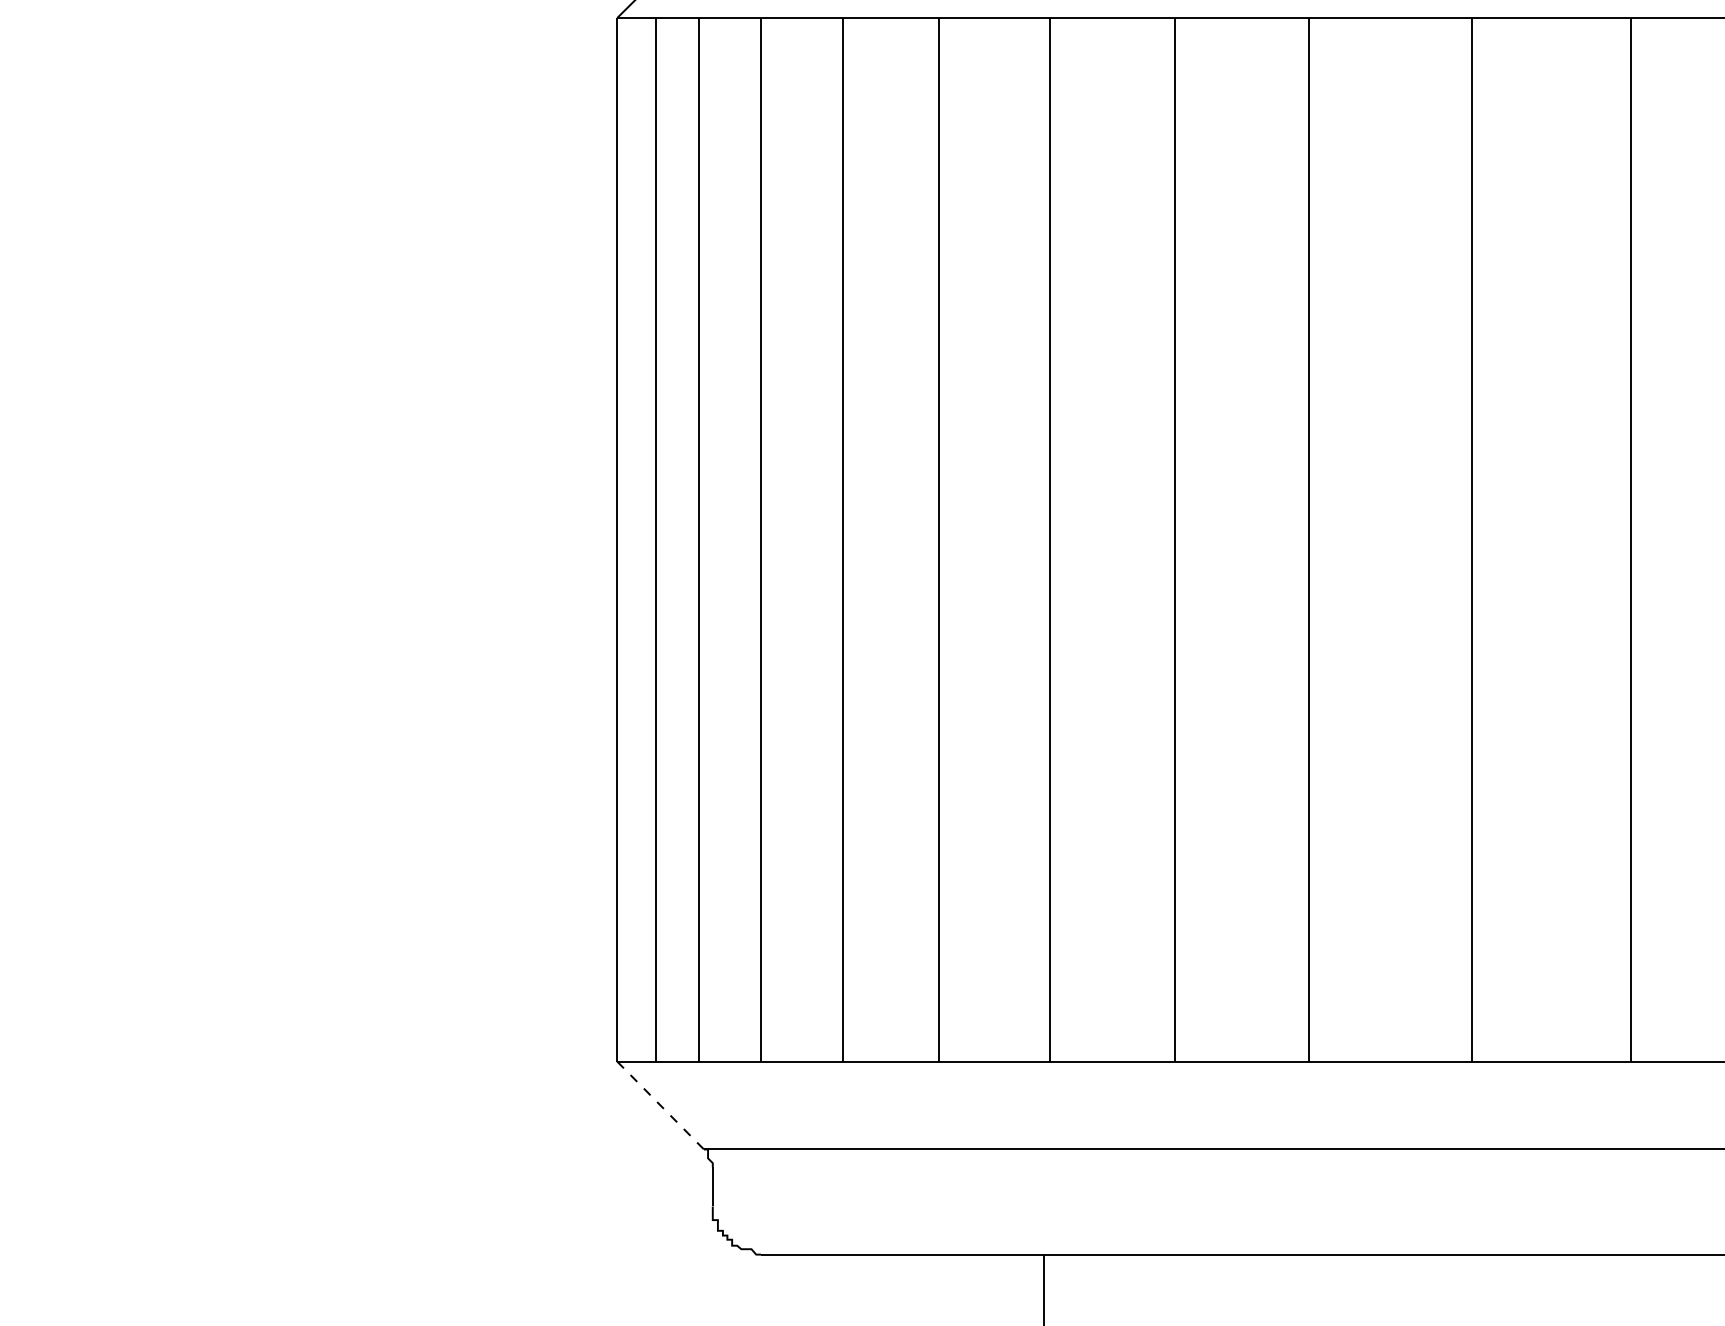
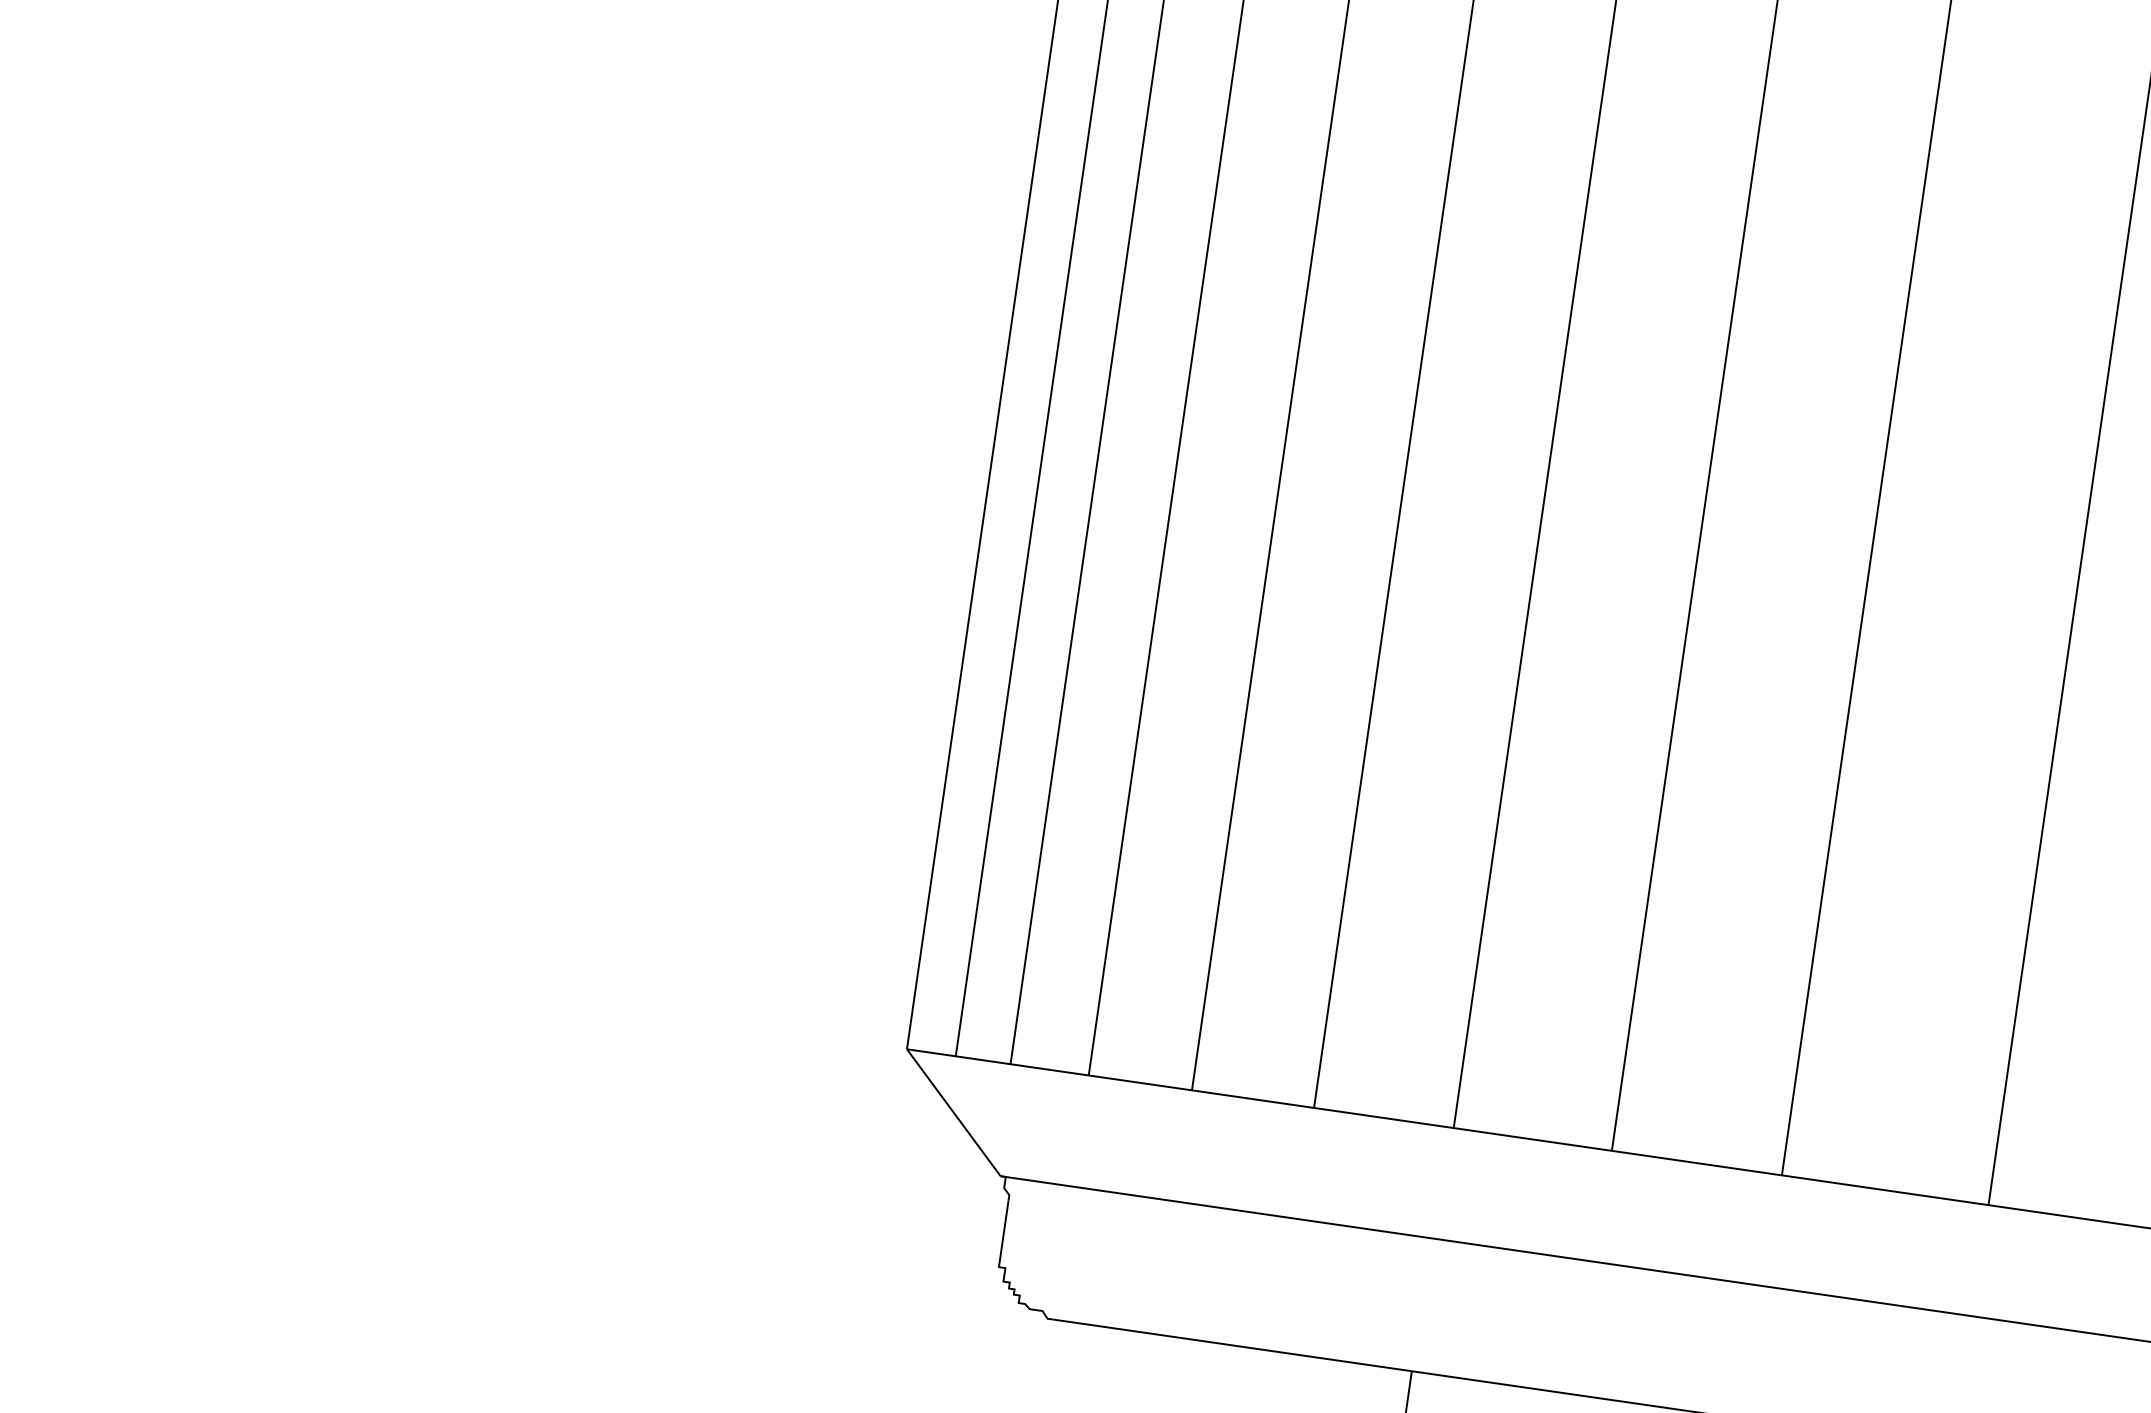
line: (660, 1105) -> (953, 1112), dashed -> solid

